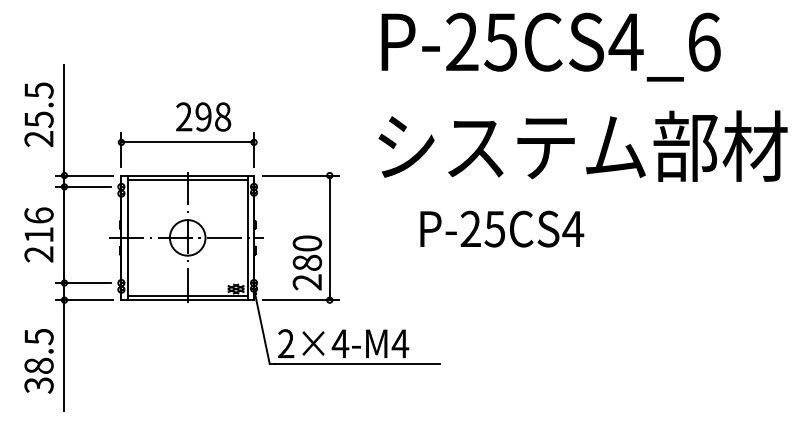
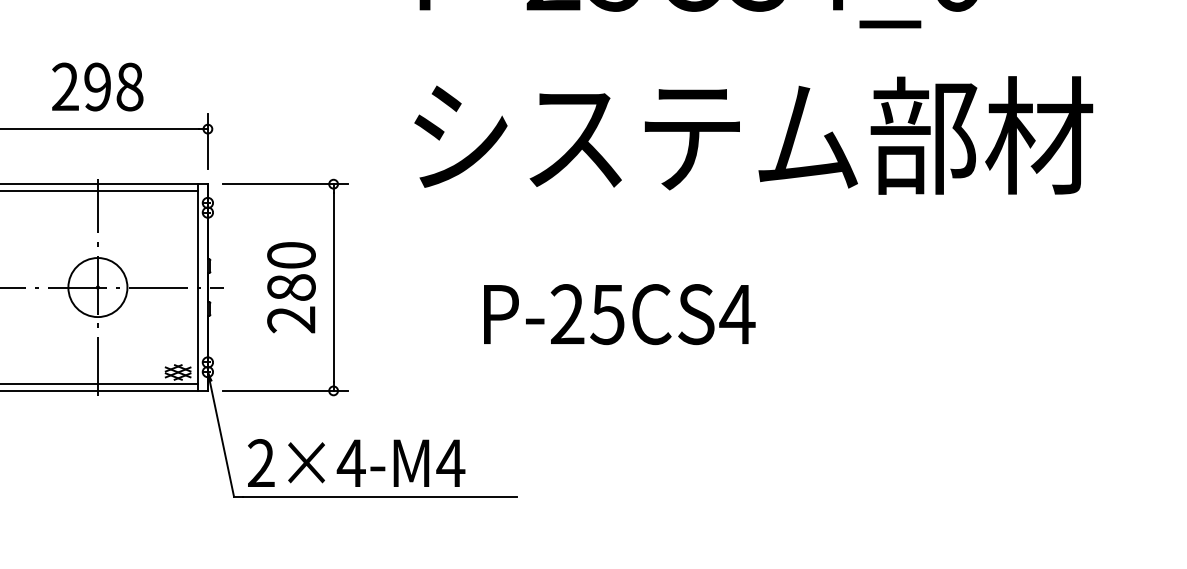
text: (203, 116) -> (97, 86), moved
text: (502, 228) -> (620, 313), moved
text: (307, 262) -> (291, 286), moved

